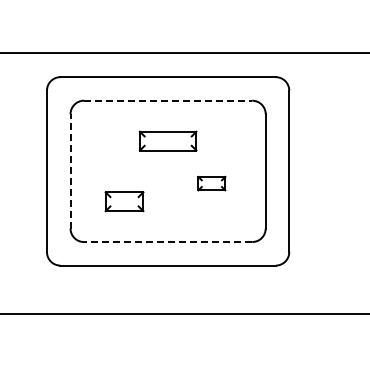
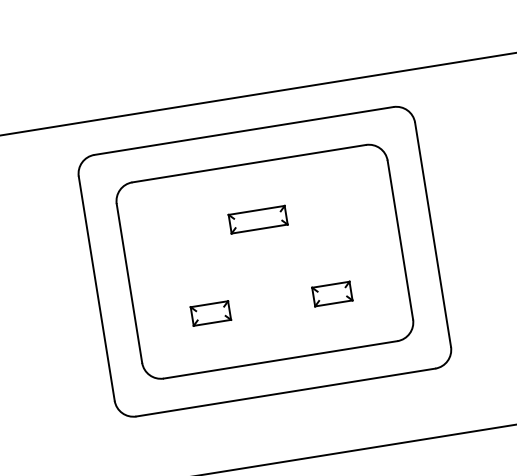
line: (168, 100) -> (249, 163), dashed -> solid
part: (167, 140) -> (257, 219), size x0.71
line: (70, 170) -> (129, 282), dashed -> solid
part: (211, 183) -> (331, 293), moved
part: (123, 201) -> (209, 313), size x0.71
line: (167, 242) -> (279, 360), dashed -> solid

